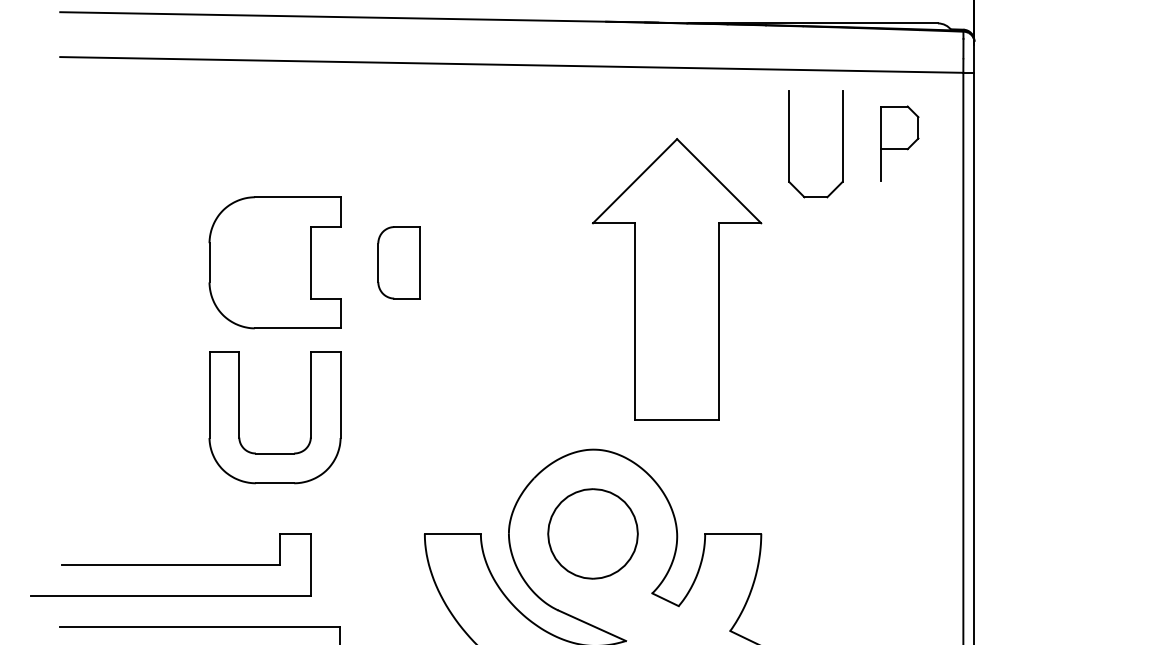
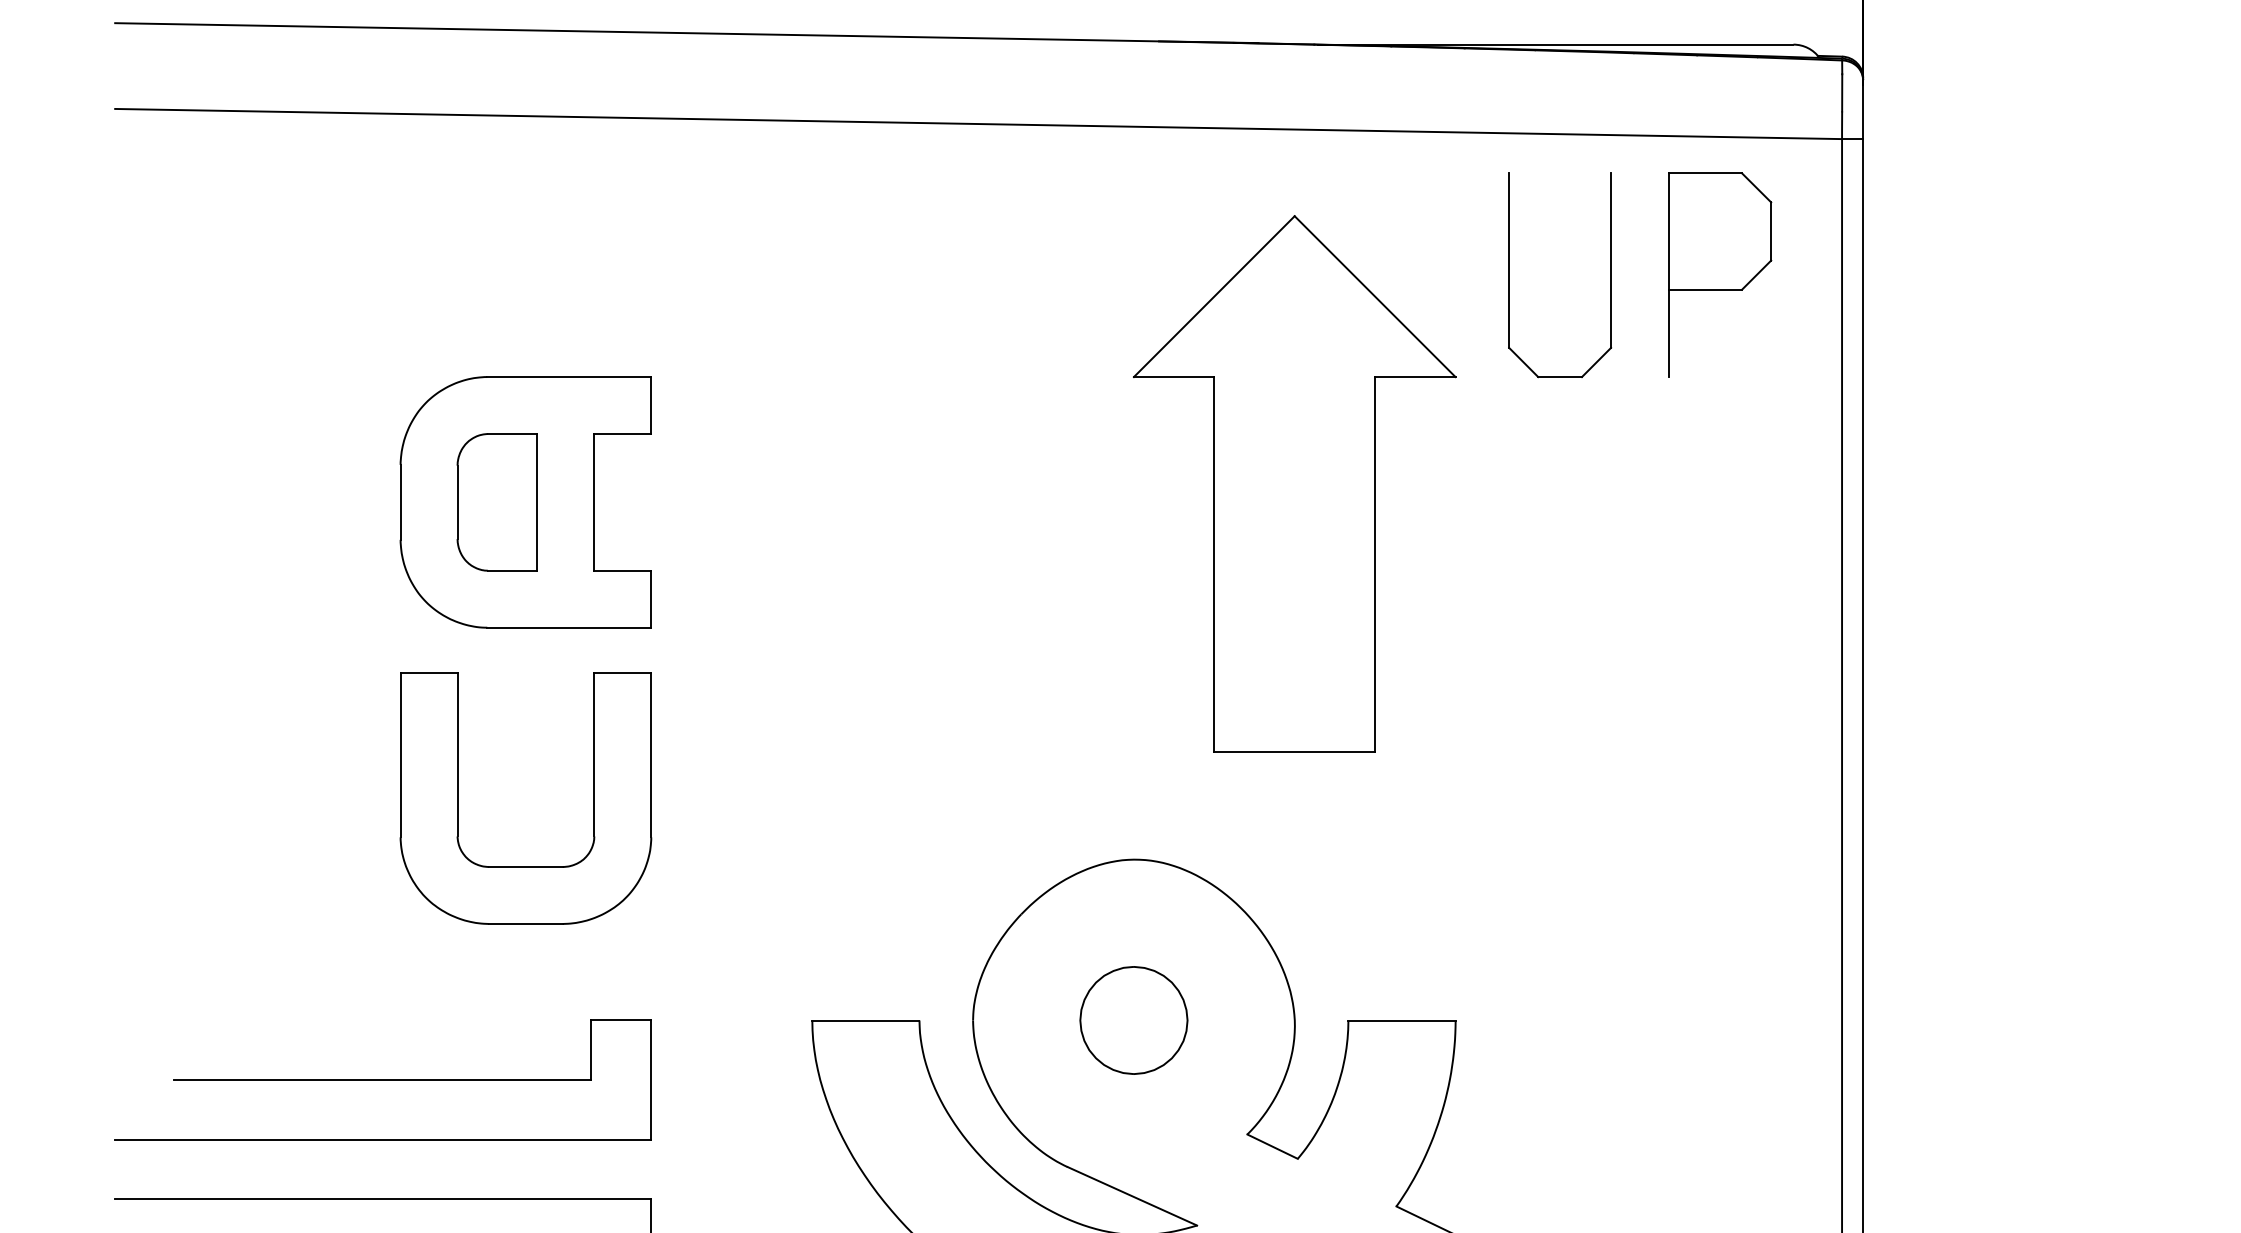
part: (899, 143) -> (1719, 274), size x1.43
part: (398, 262) -> (496, 501), moved
part: (677, 279) -> (1295, 484), moved
part: (592, 533) -> (1132, 1019), size x0.62
part: (170, 564) -> (381, 1079), moved

